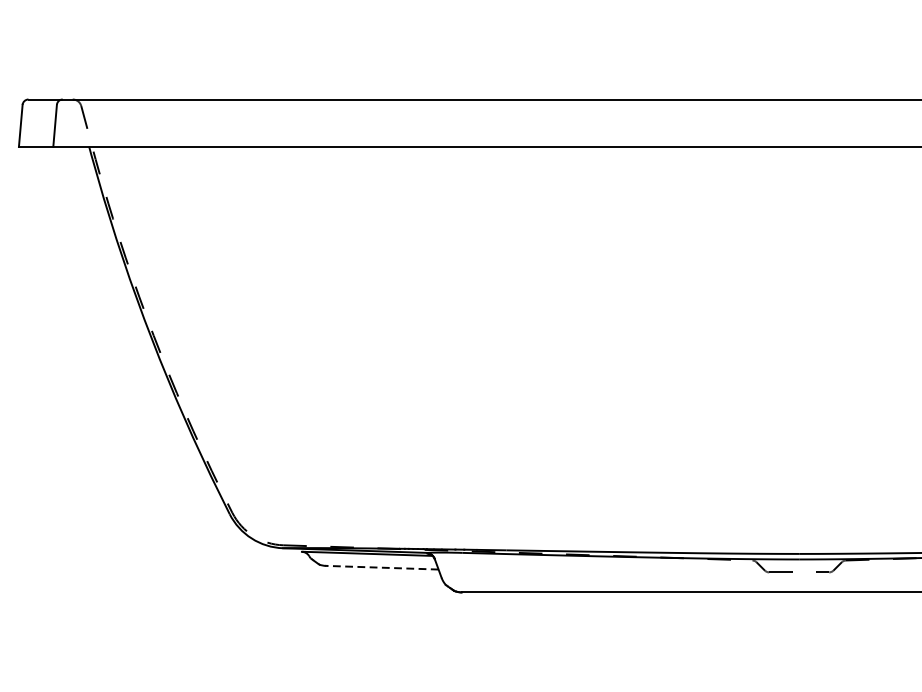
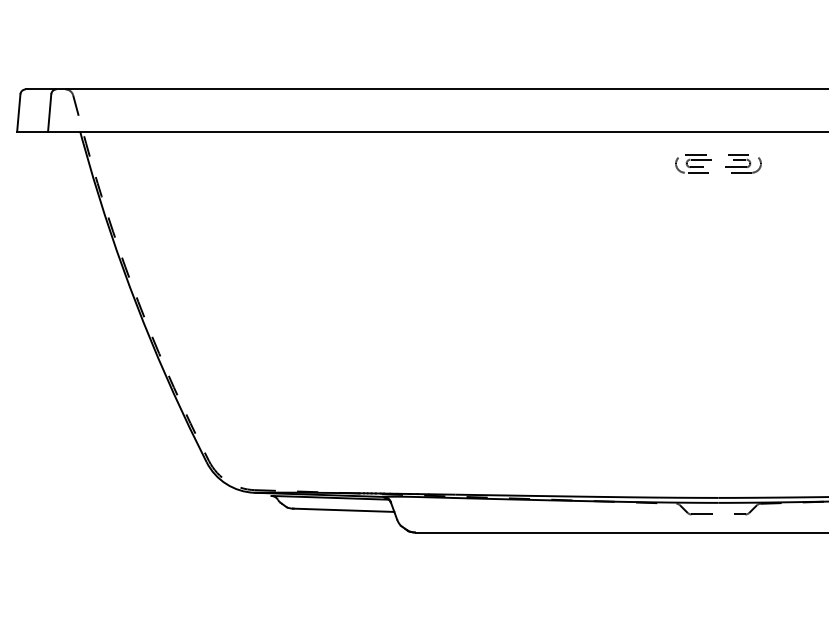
part: (791, 178) -> (711, 160), added
line: (382, 567) -> (343, 510), dashed -> solid

